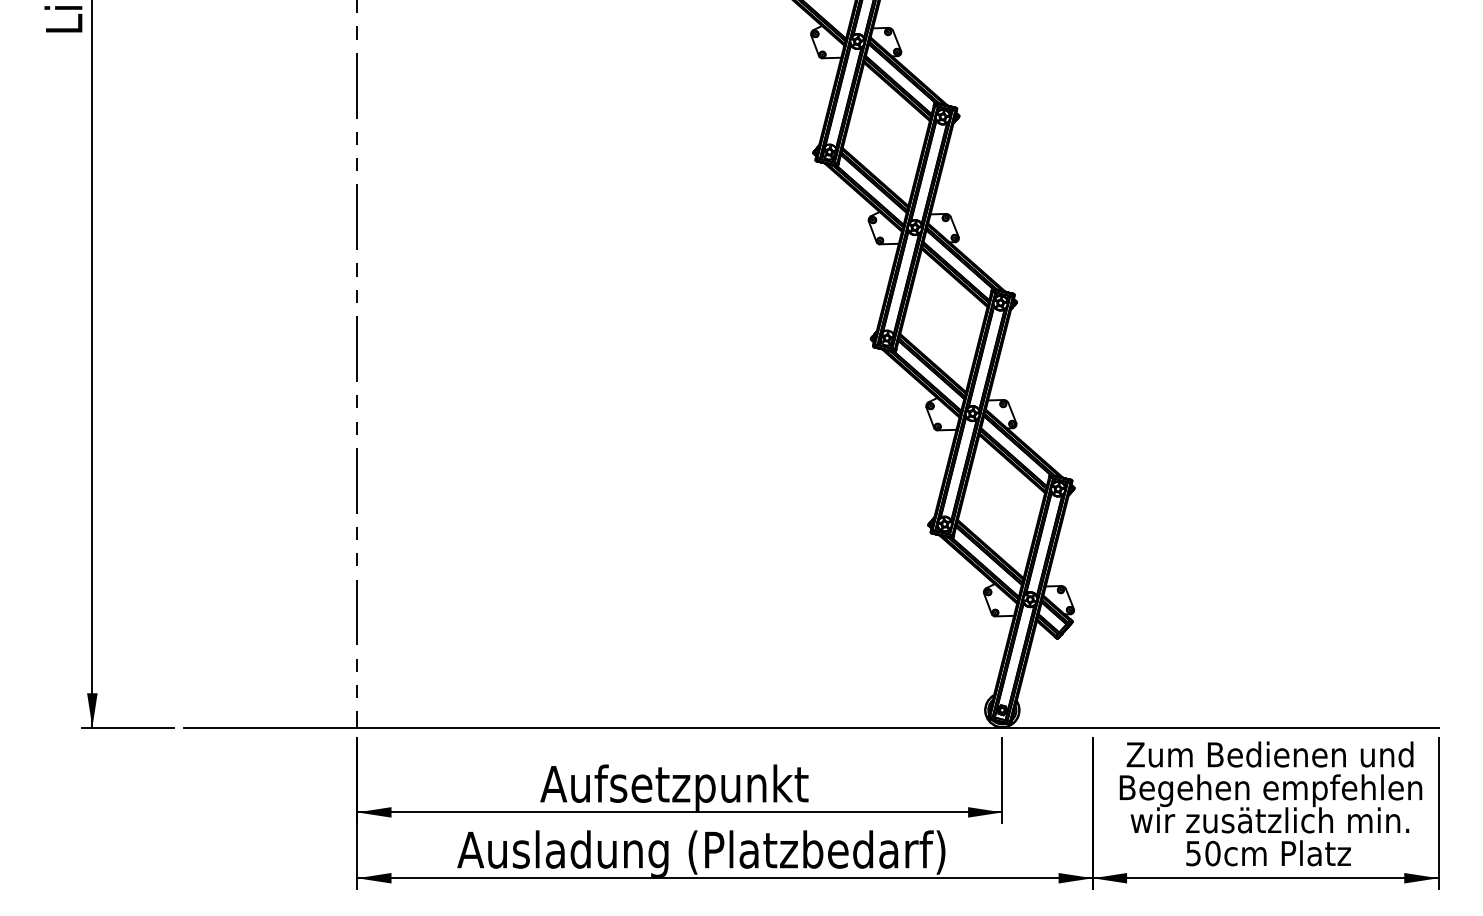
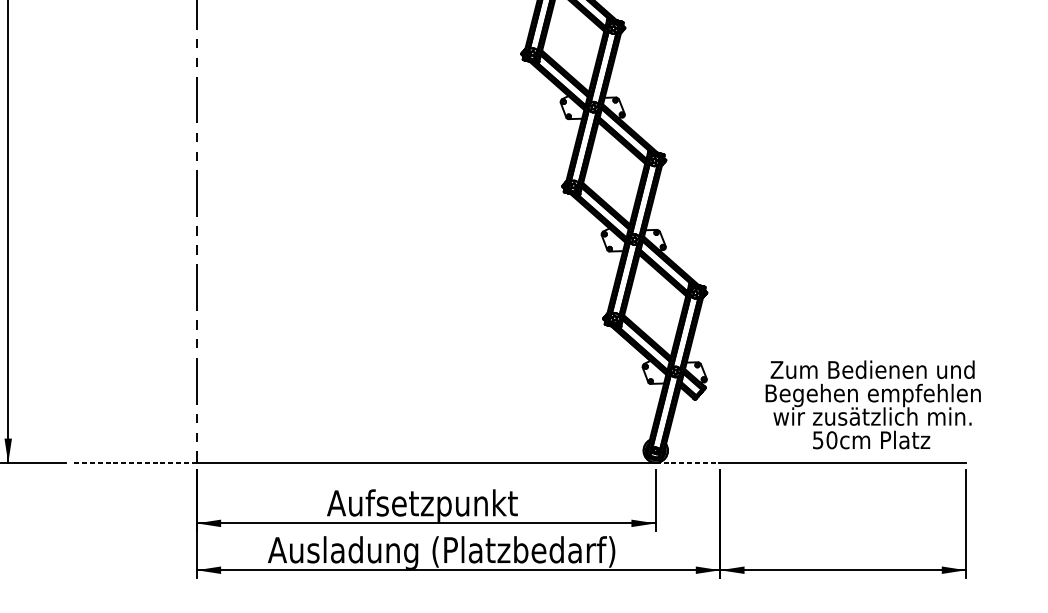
line: (270, 727) -> (135, 462), solid -> dashed
line: (1048, 727) -> (688, 462), solid -> dashed
text: (1270, 803) -> (872, 404), moved

